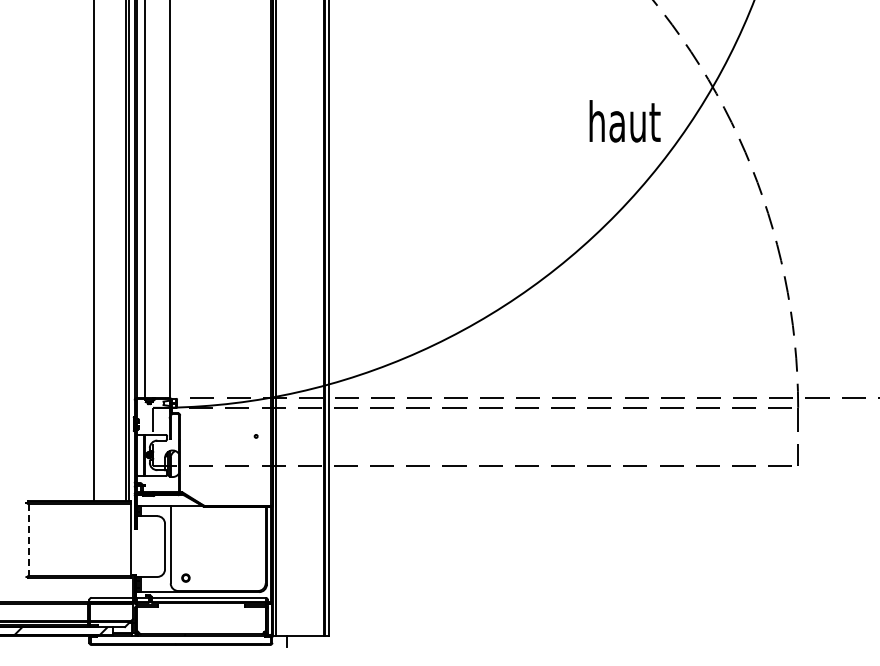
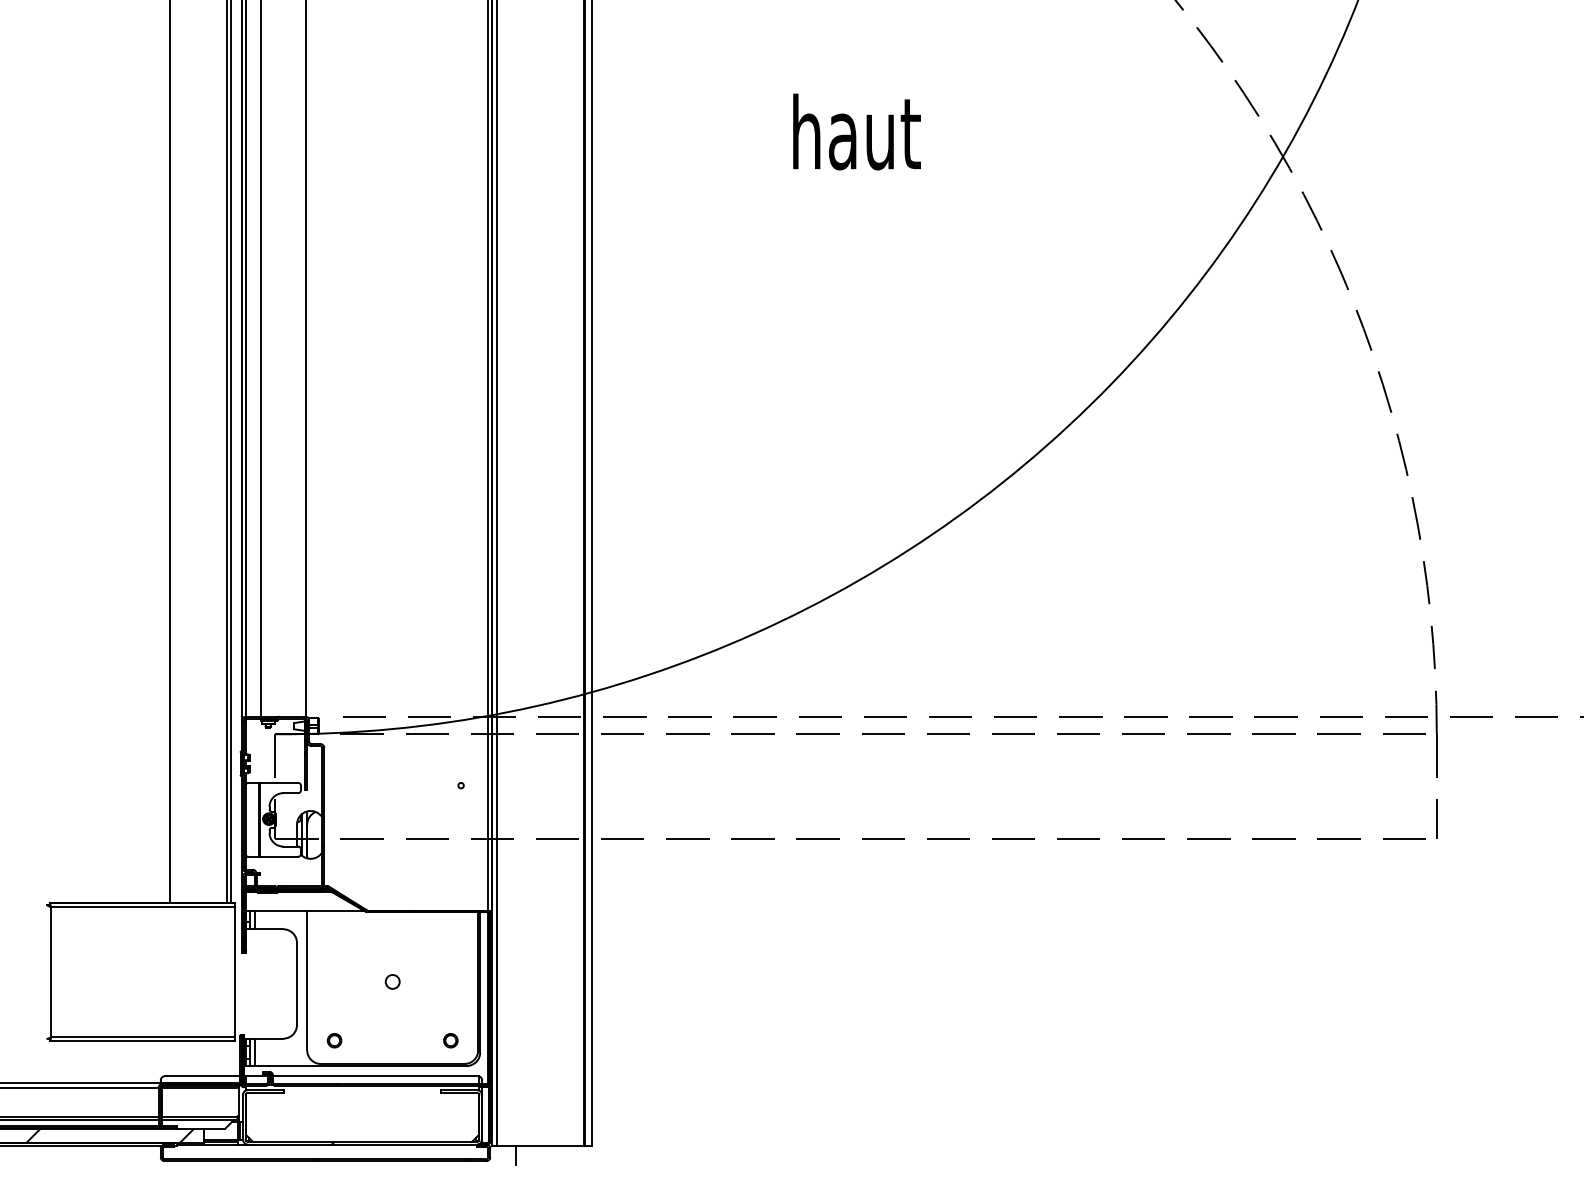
text: (624, 121) -> (855, 132), moved
line: (28, 540) -> (51, 973), dashed -> solid
circle: (217, 545) -> (391, 982), added
part: (250, 577) -> (450, 1039), added

